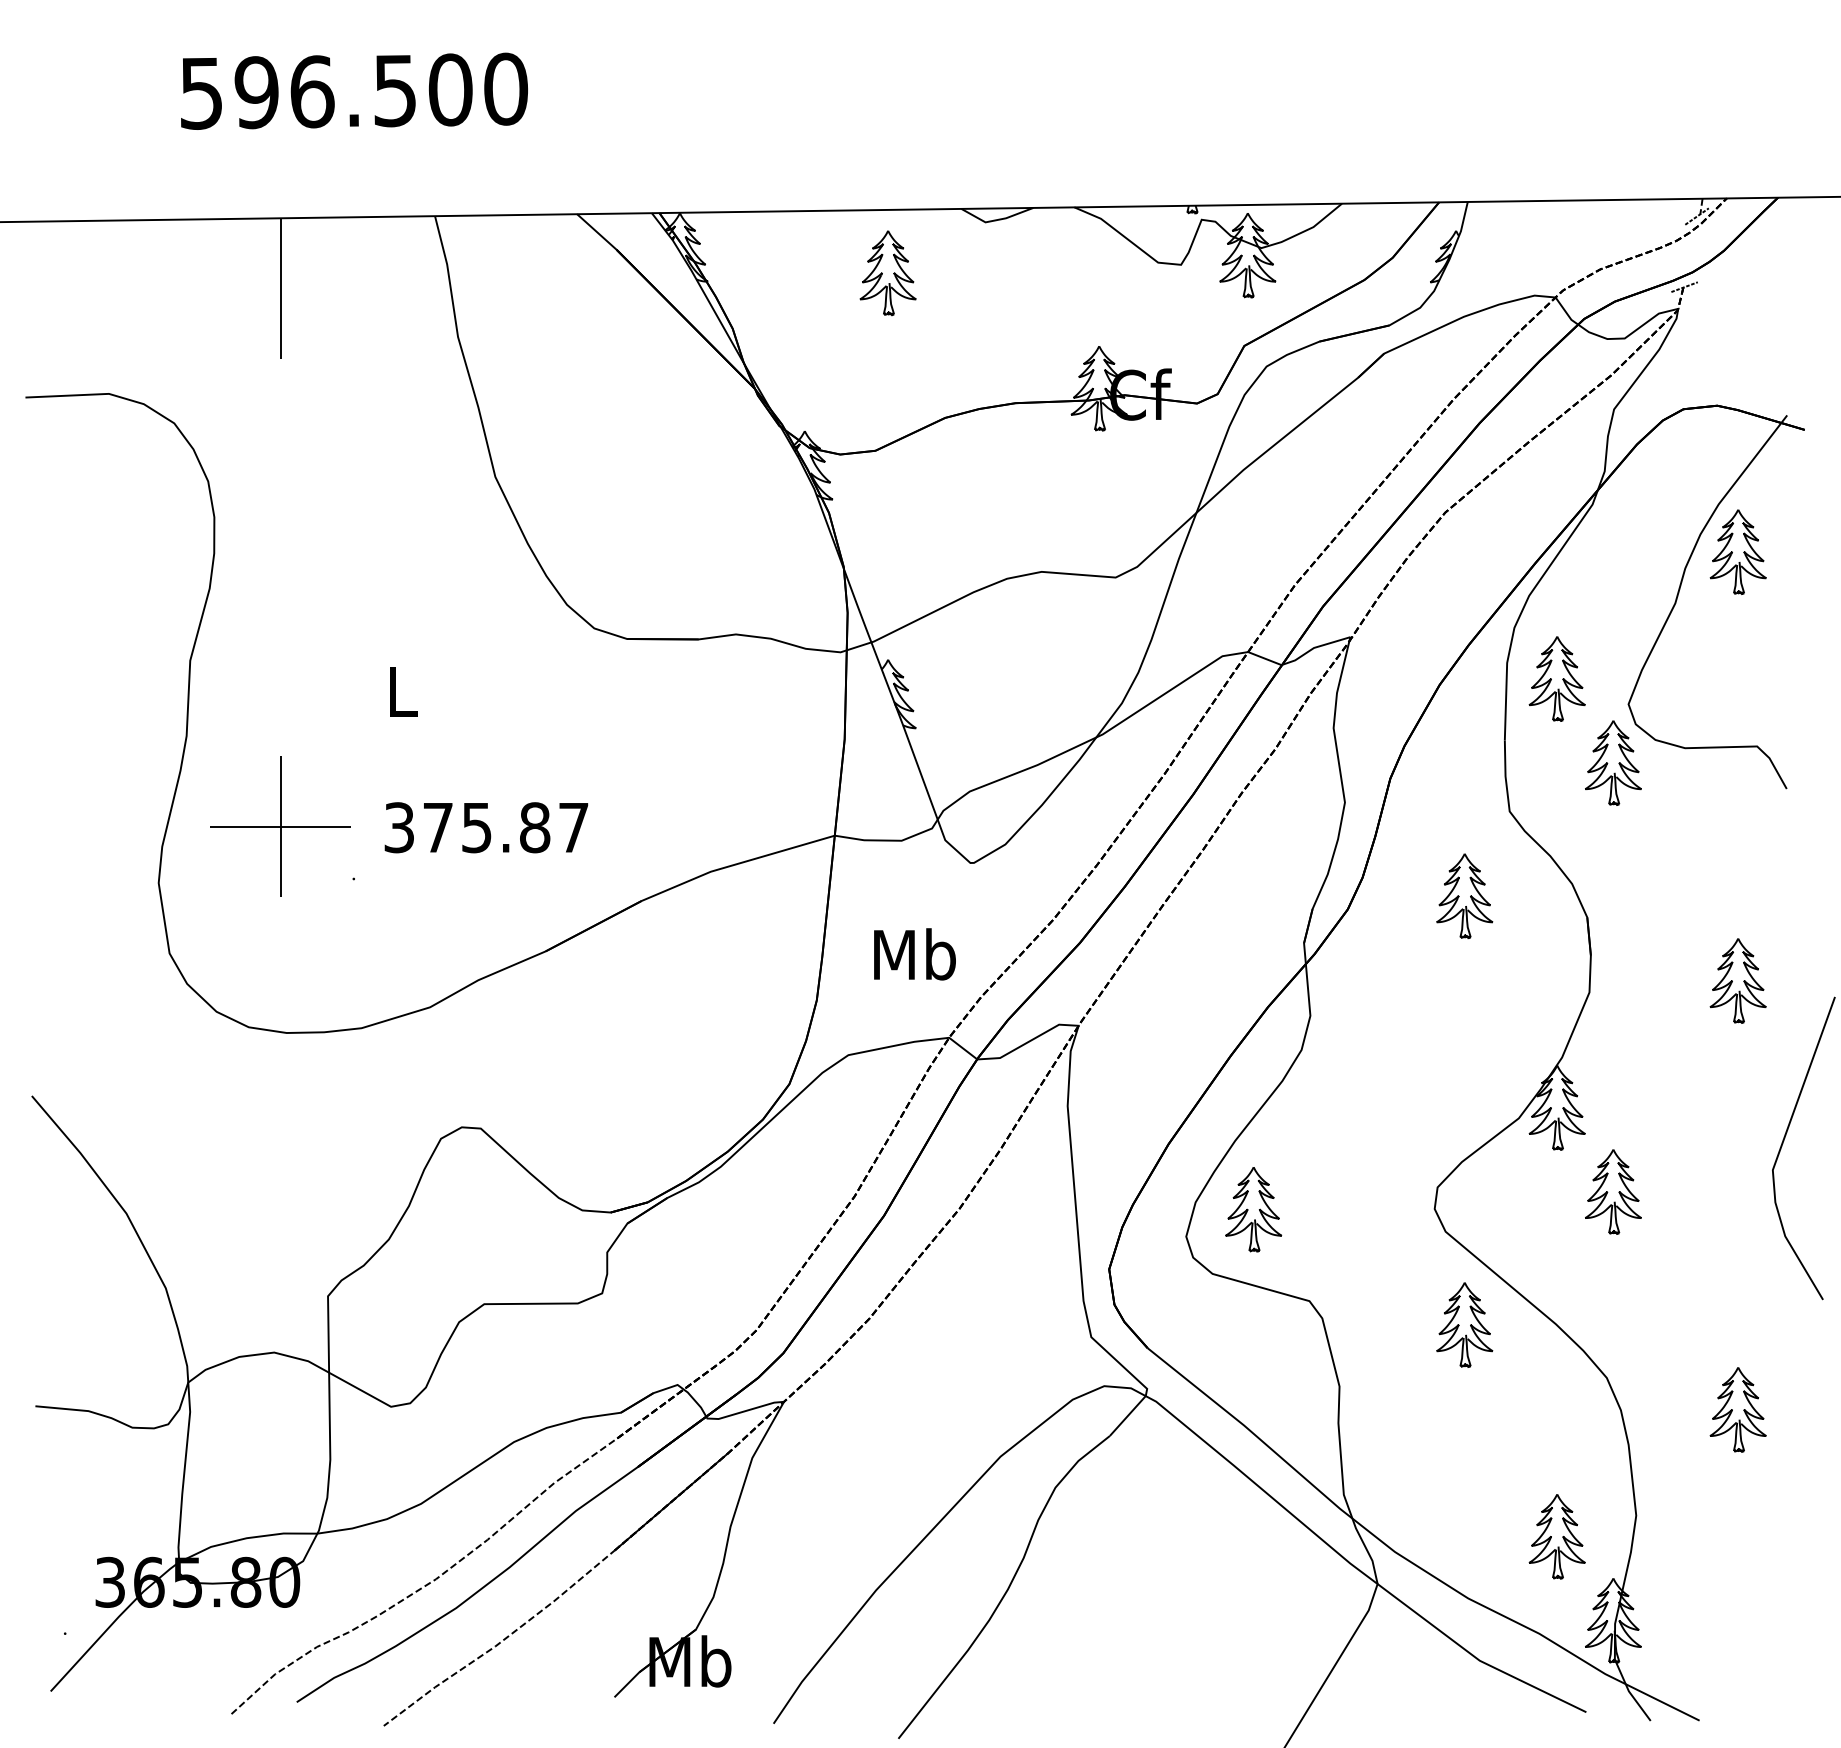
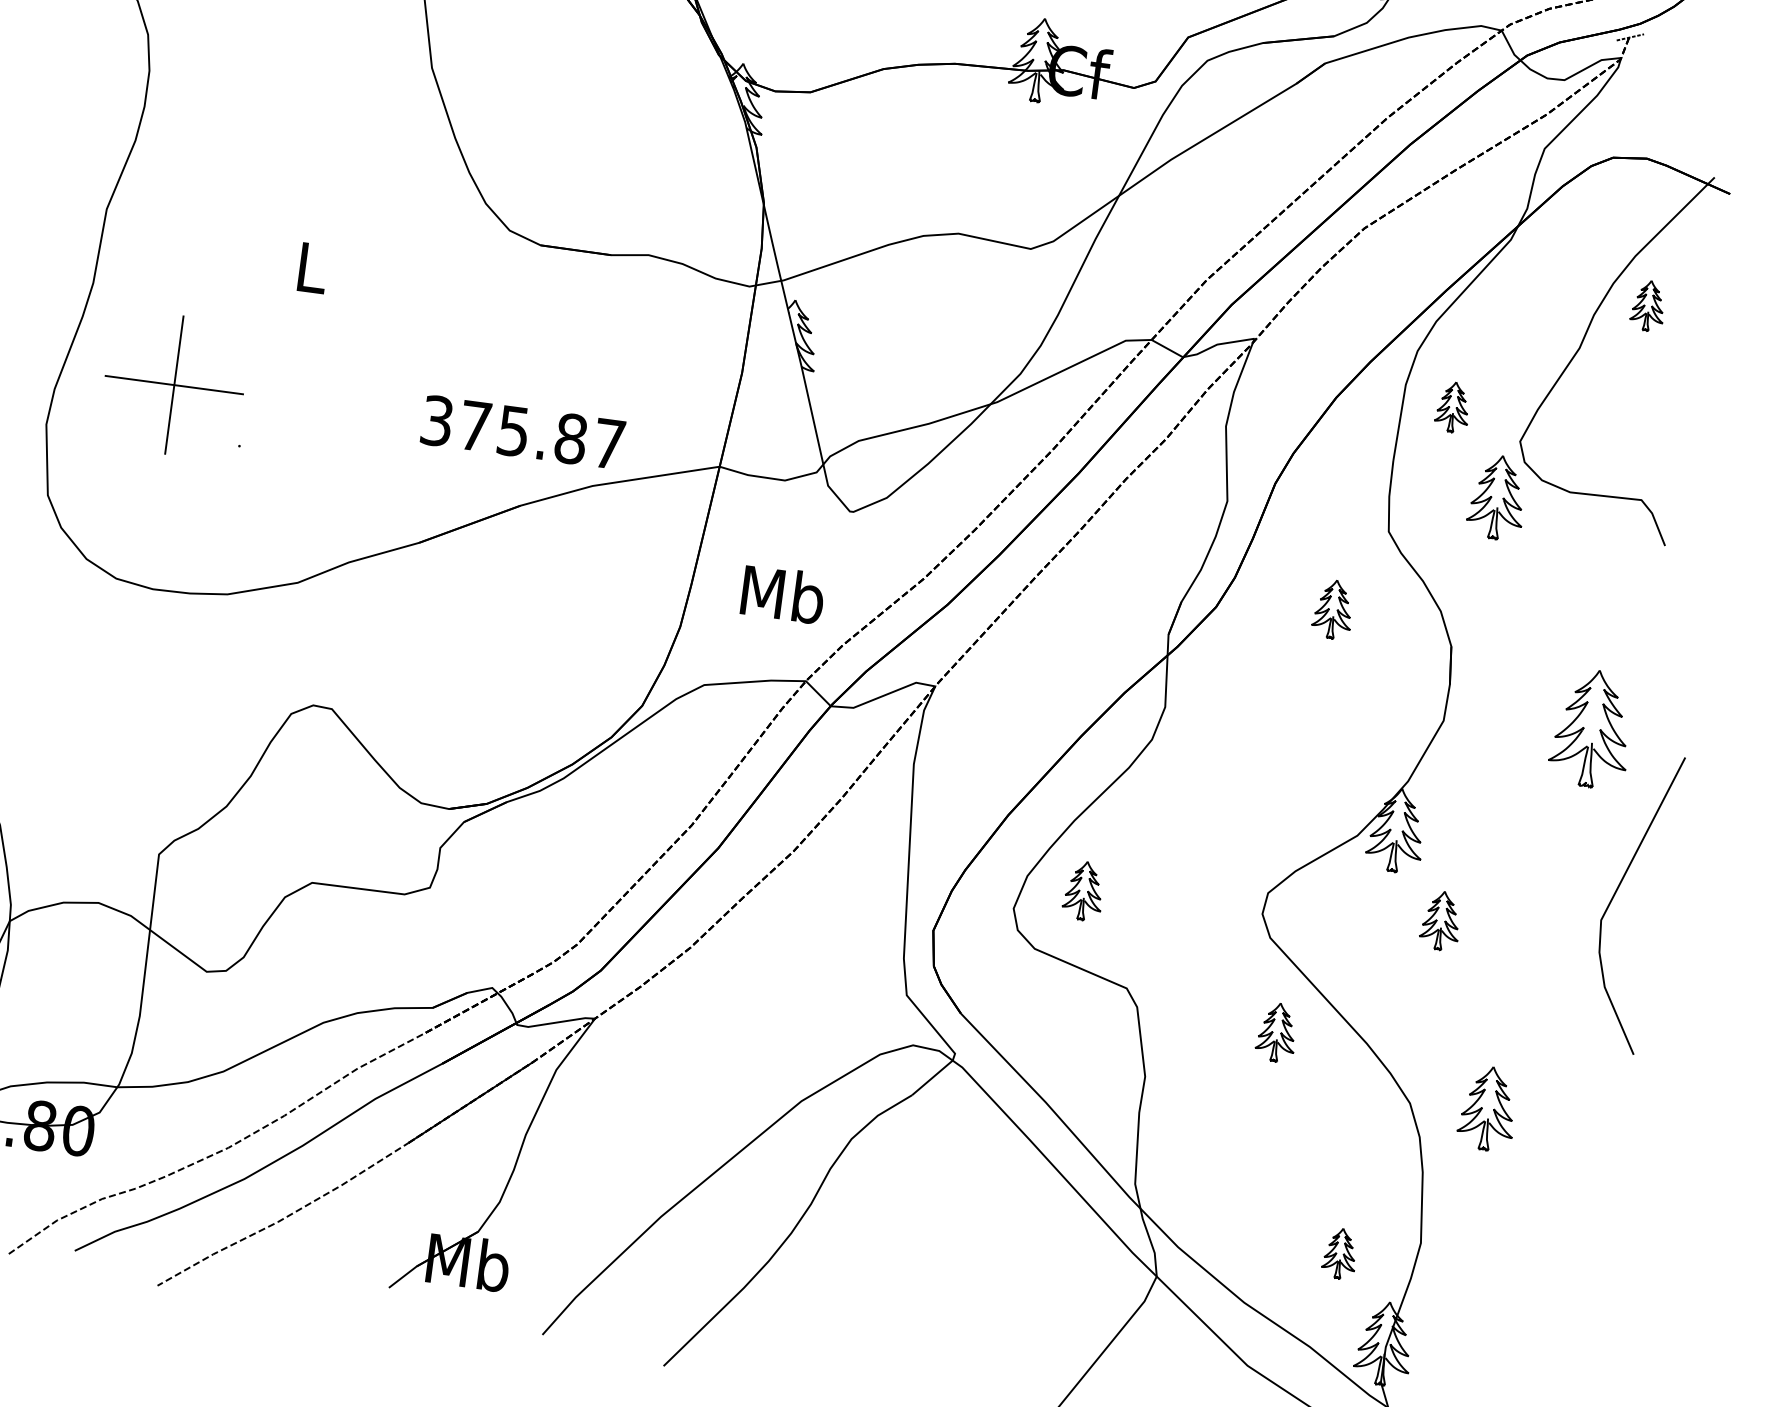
part: (1737, 551) -> (1647, 305), size x0.6
part: (1556, 678) -> (1452, 406), size x0.6
text: (486, 827) -> (523, 432), moved
part: (1464, 896) -> (1332, 609), size x0.7
part: (1737, 980) -> (1591, 728), size x1.4
part: (1613, 1191) -> (1441, 920), size x0.7
part: (1253, 1209) -> (1083, 890), size x0.7
part: (1464, 1324) -> (1276, 1031), size x0.7
part: (1737, 1409) -> (1487, 1108), moved
part: (1556, 1536) -> (1339, 1253), size x0.6

